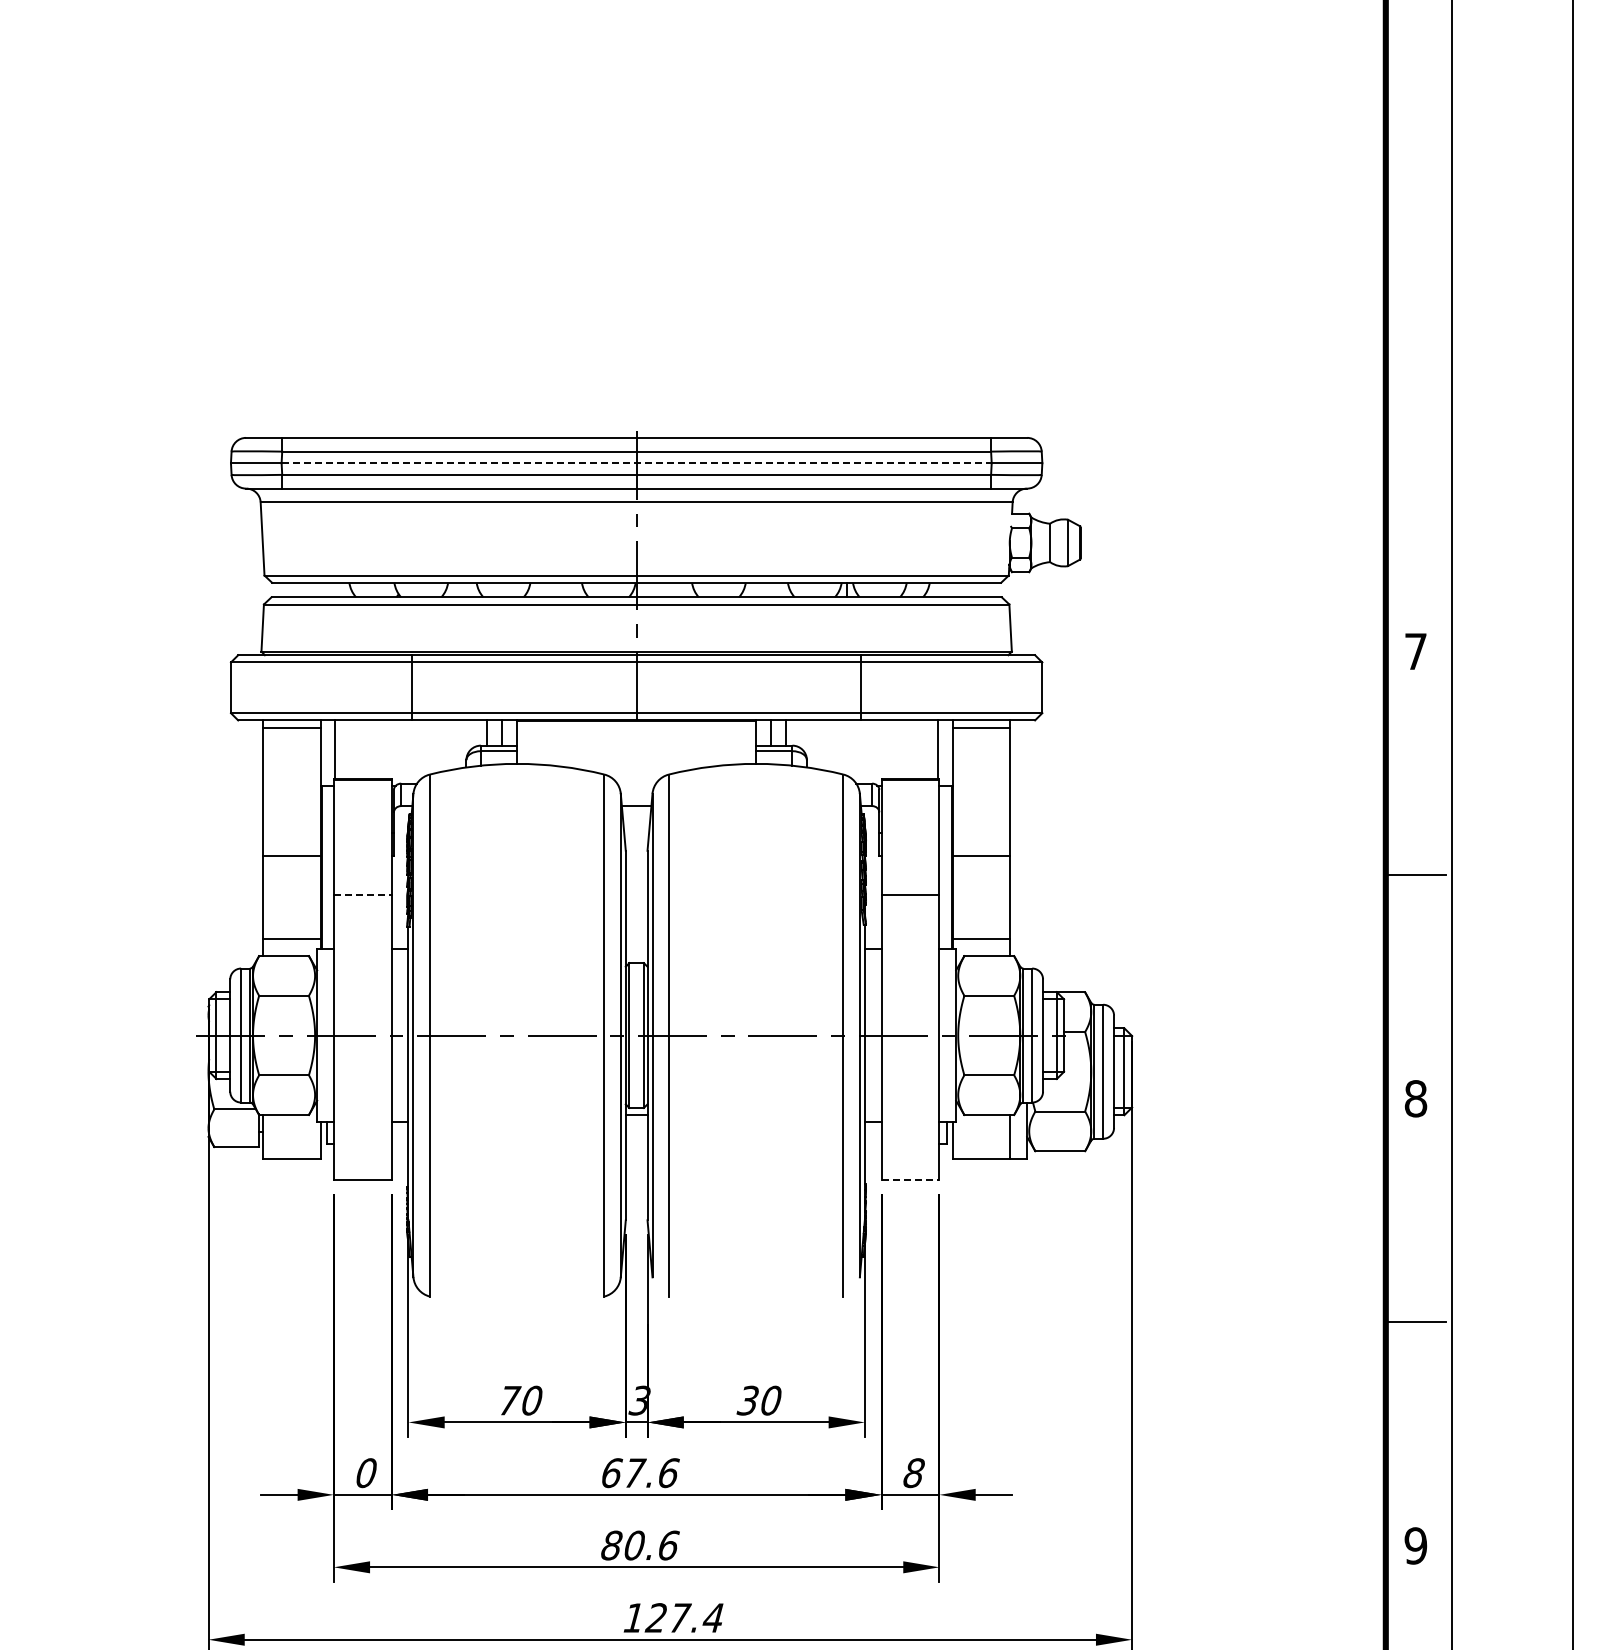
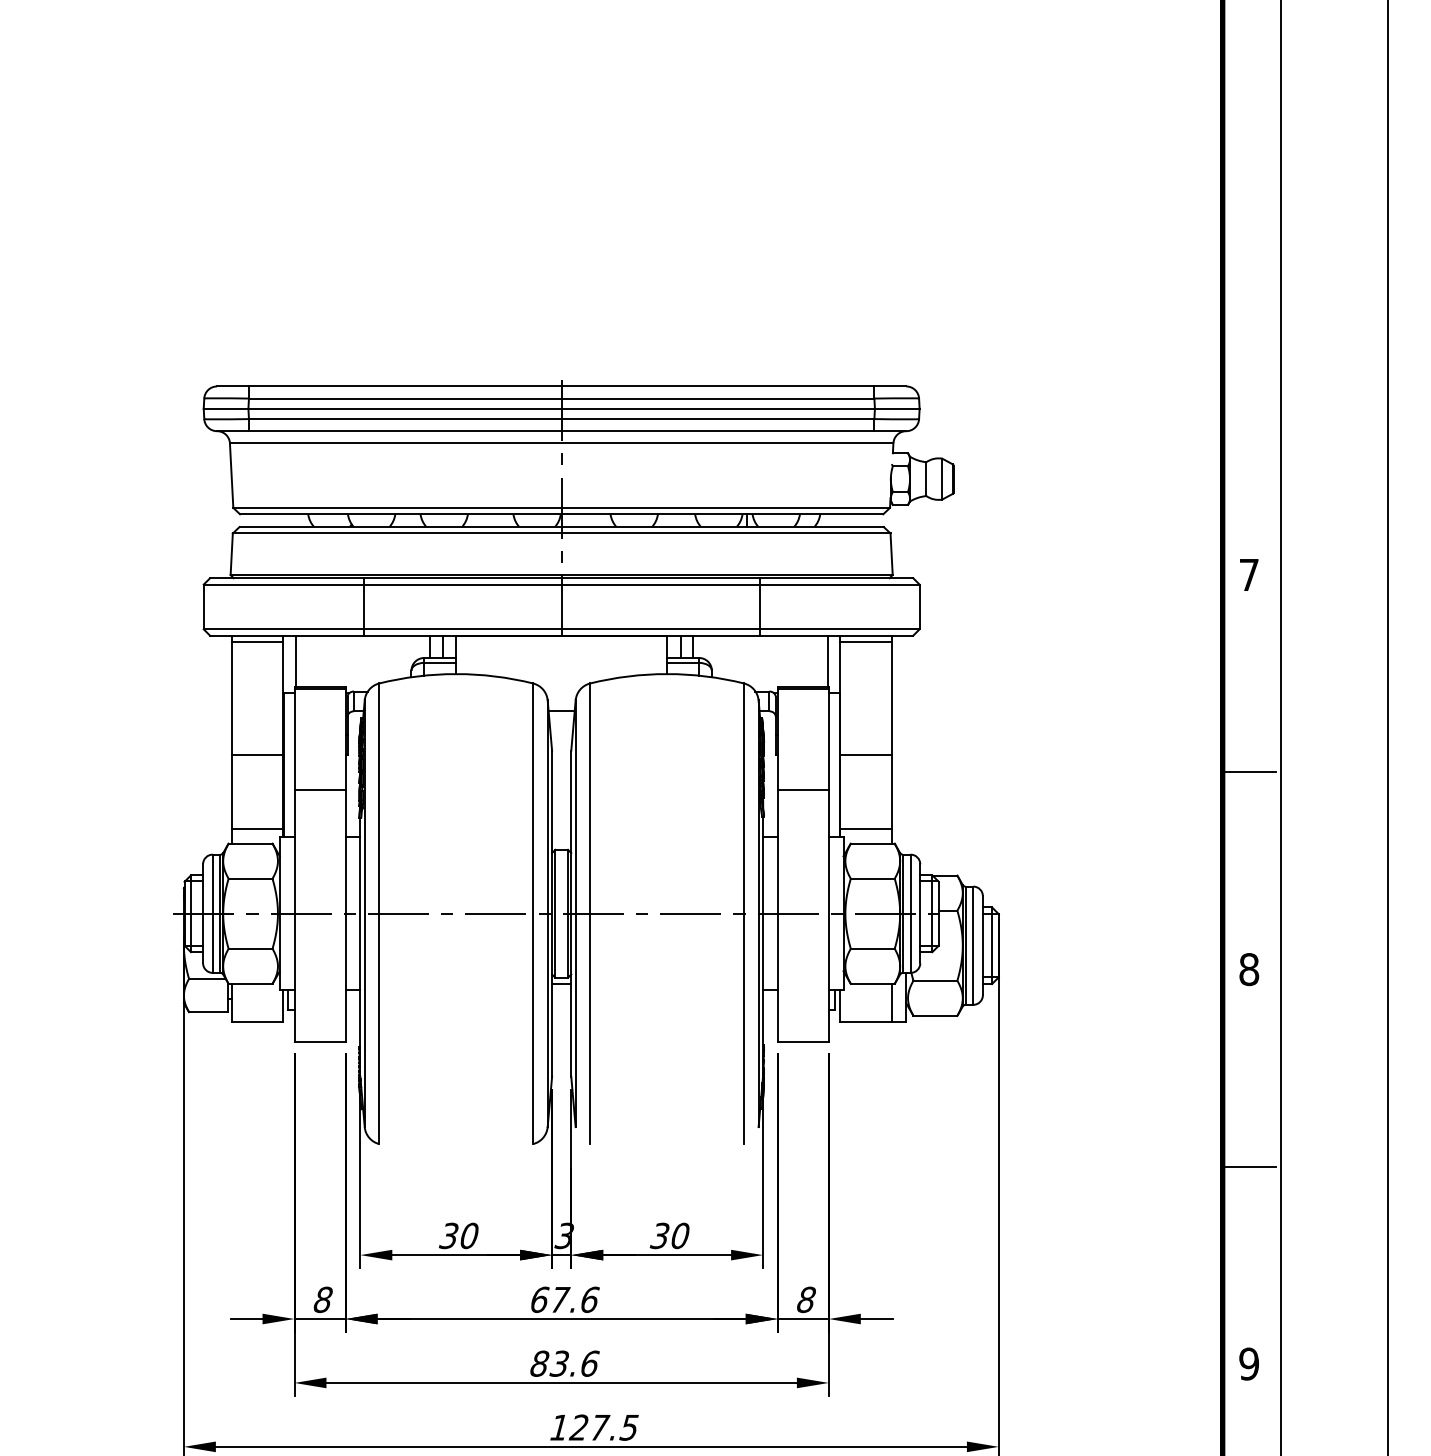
line: (637, 463) -> (562, 409), dashed -> solid
line: (362, 895) -> (319, 790), dashed -> solid
line: (910, 1180) -> (803, 1041), dashed -> solid
text: (509, 1400) -> (449, 1235), 70 -> 30
text: (366, 1472) -> (323, 1299), 0 -> 8
text: (633, 1545) -> (558, 1363), 80.6 -> 83.6
text: (712, 1617) -> (628, 1427), 127.4 -> 127.5

